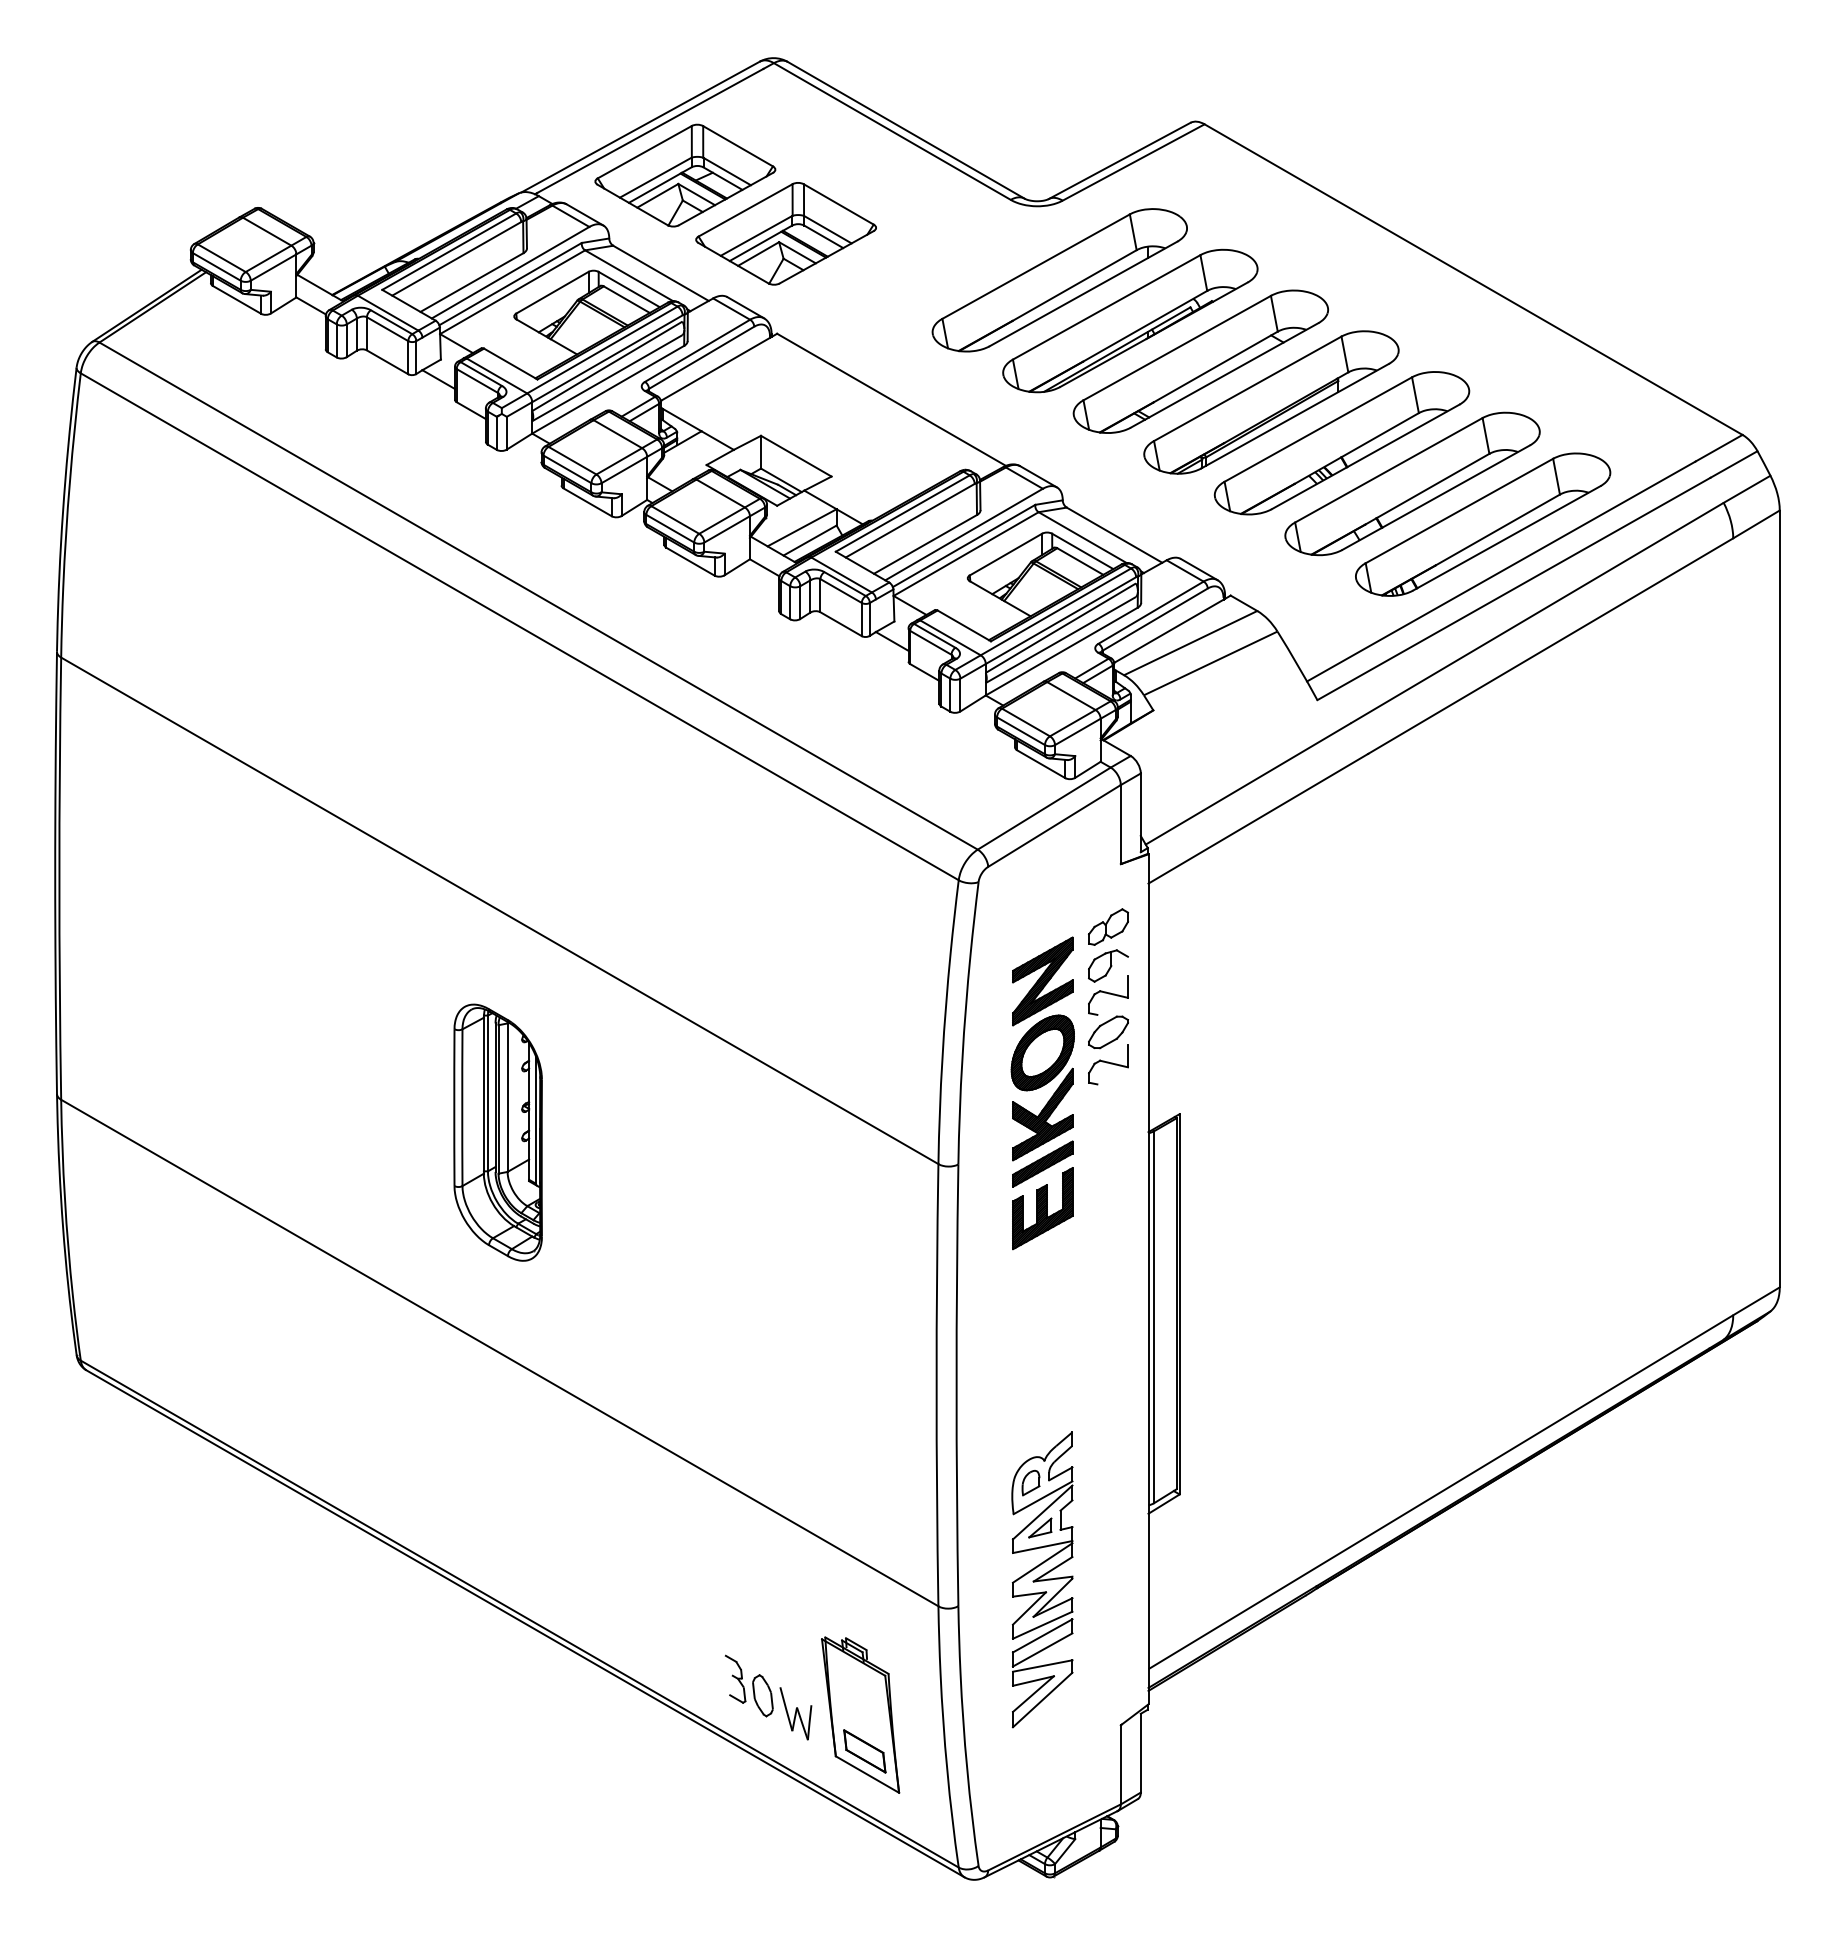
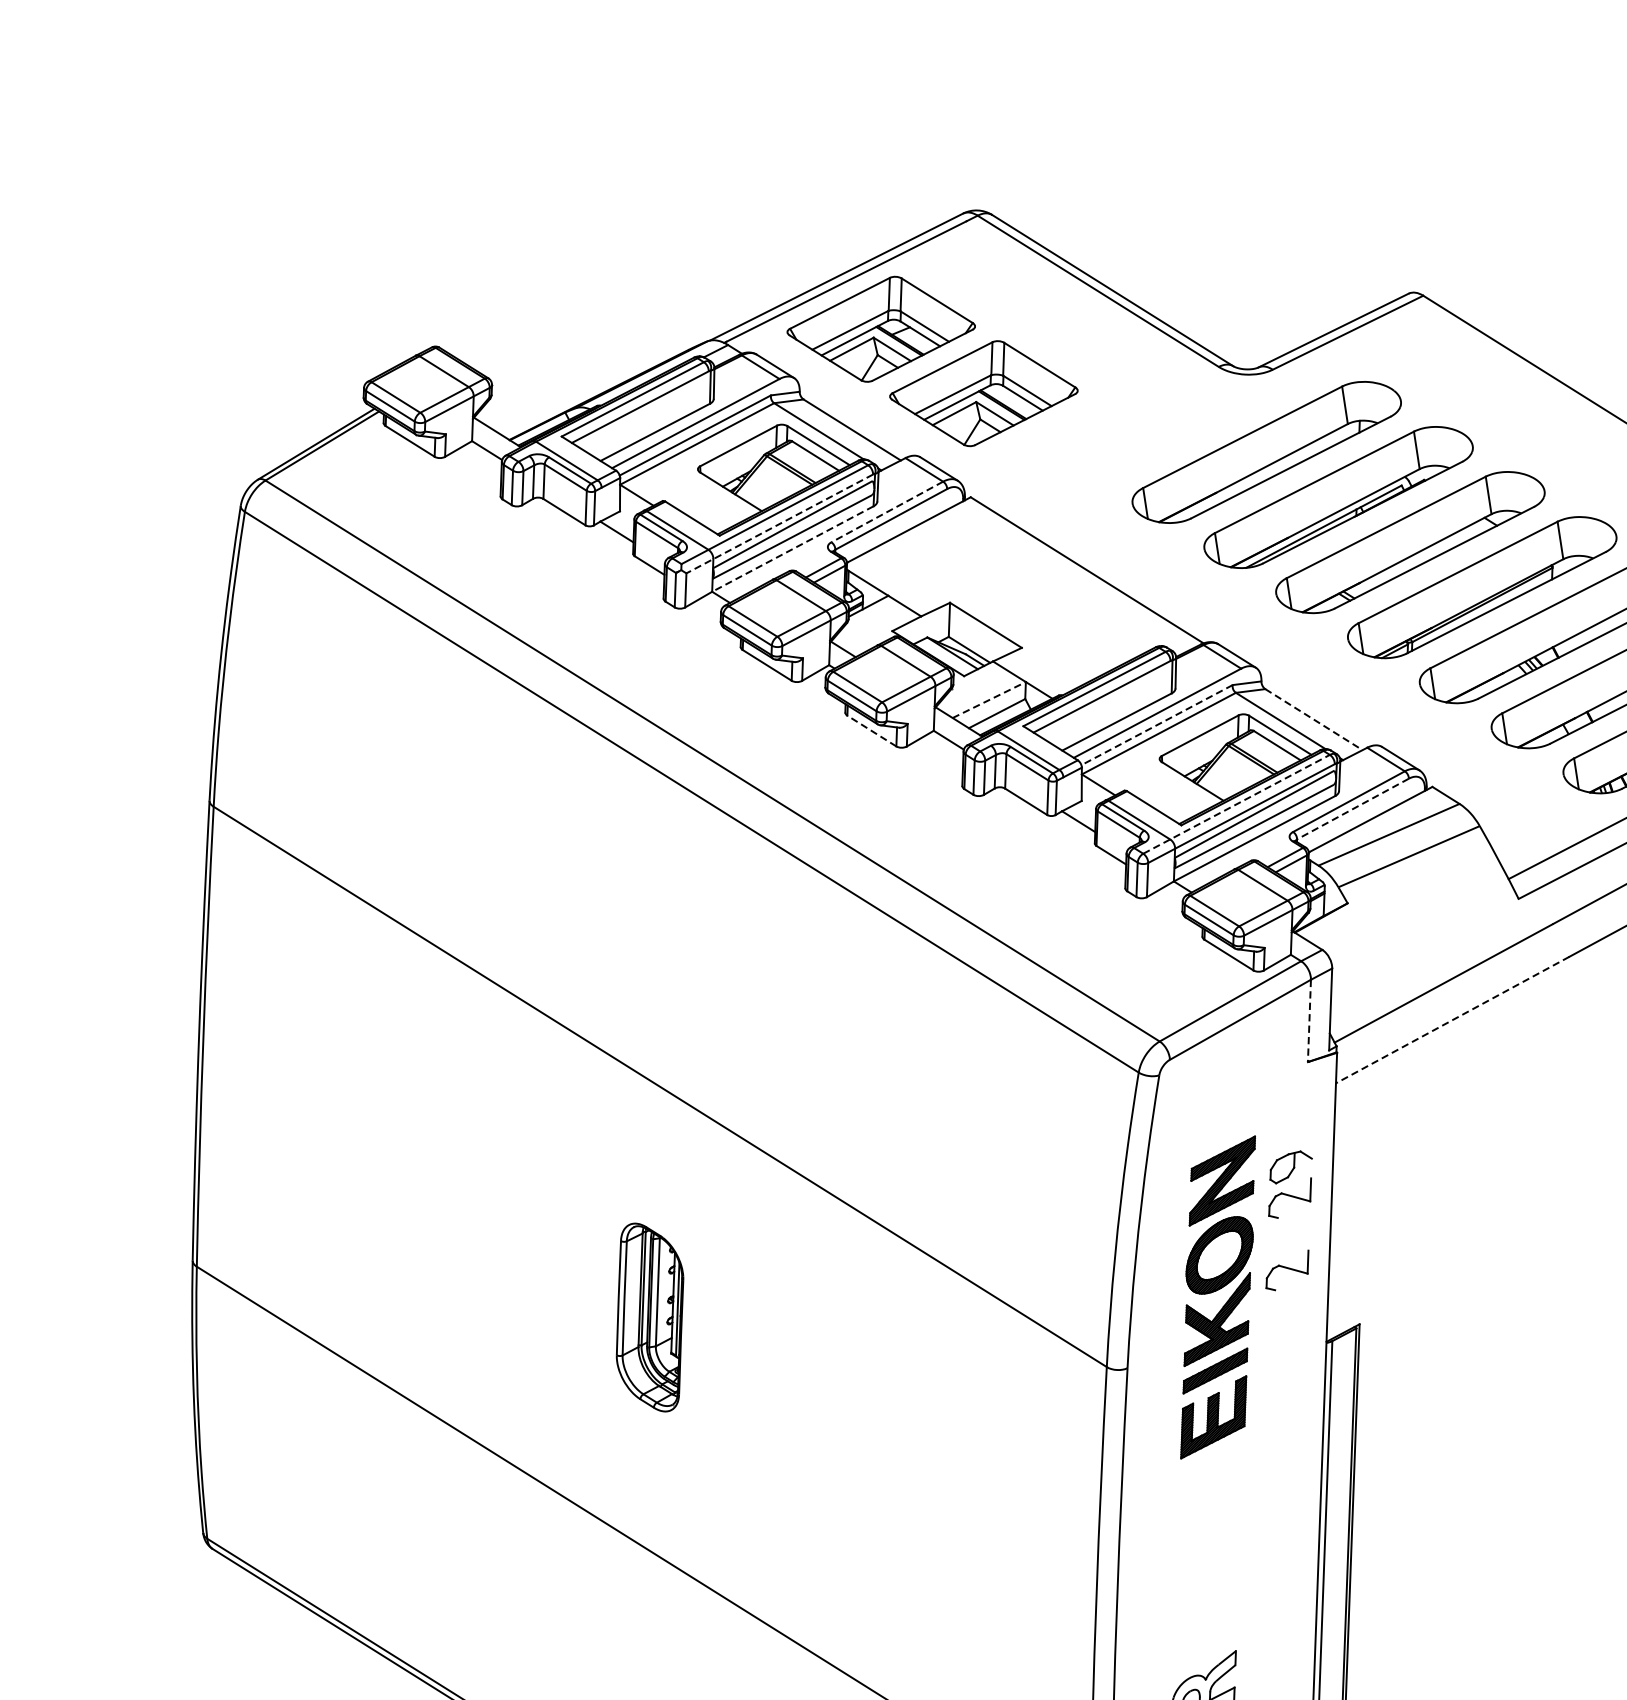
line: (697, 351) -> (887, 512), solid -> dashed
line: (594, 366) -> (779, 524), solid -> dashed
line: (608, 389) -> (793, 548), solid -> dashed
line: (802, 527) -> (989, 699), solid -> dashed
line: (1114, 535) -> (1313, 719), solid -> dashed
line: (963, 546) -> (1156, 725), solid -> dashed
line: (690, 561) -> (871, 730), solid -> dashed
line: (1043, 618) -> (1236, 803), solid -> dashed
line: (1154, 619) -> (1352, 808), solid -> dashed
line: (1258, 818) -> (1452, 1019), solid -> dashed
line: (1120, 824) -> (1309, 1020), solid -> dashed
part: (1108, 926) -> (1292, 1126), removed
part: (1108, 1032) -> (1288, 1236), removed
part: (497, 1132) -> (649, 1317), size x0.7

